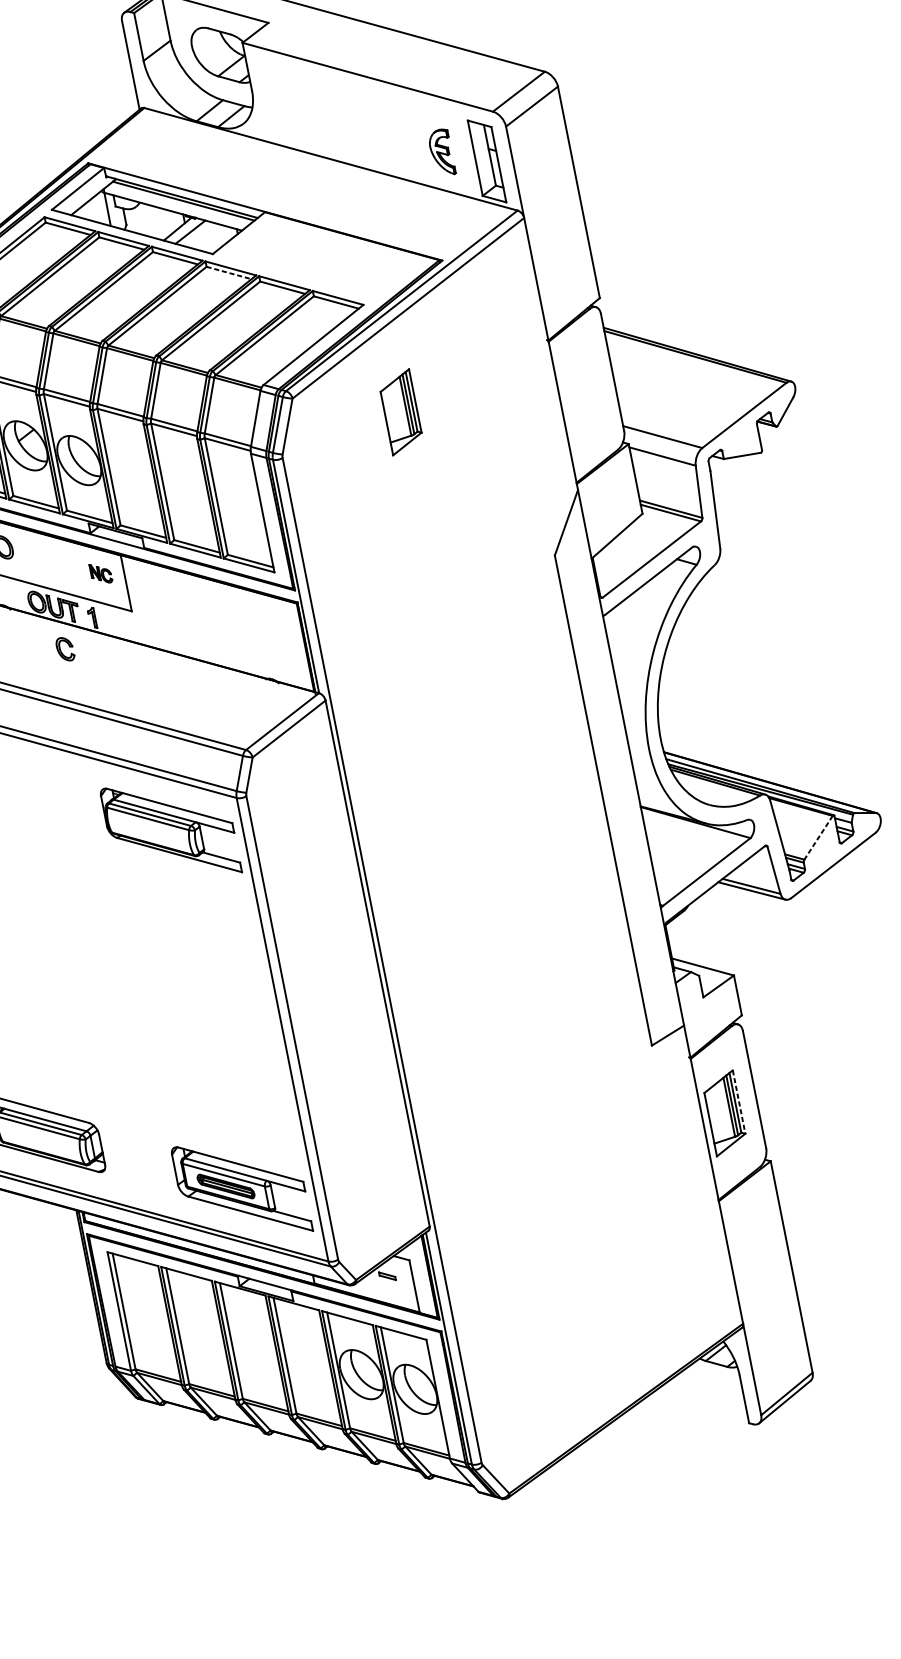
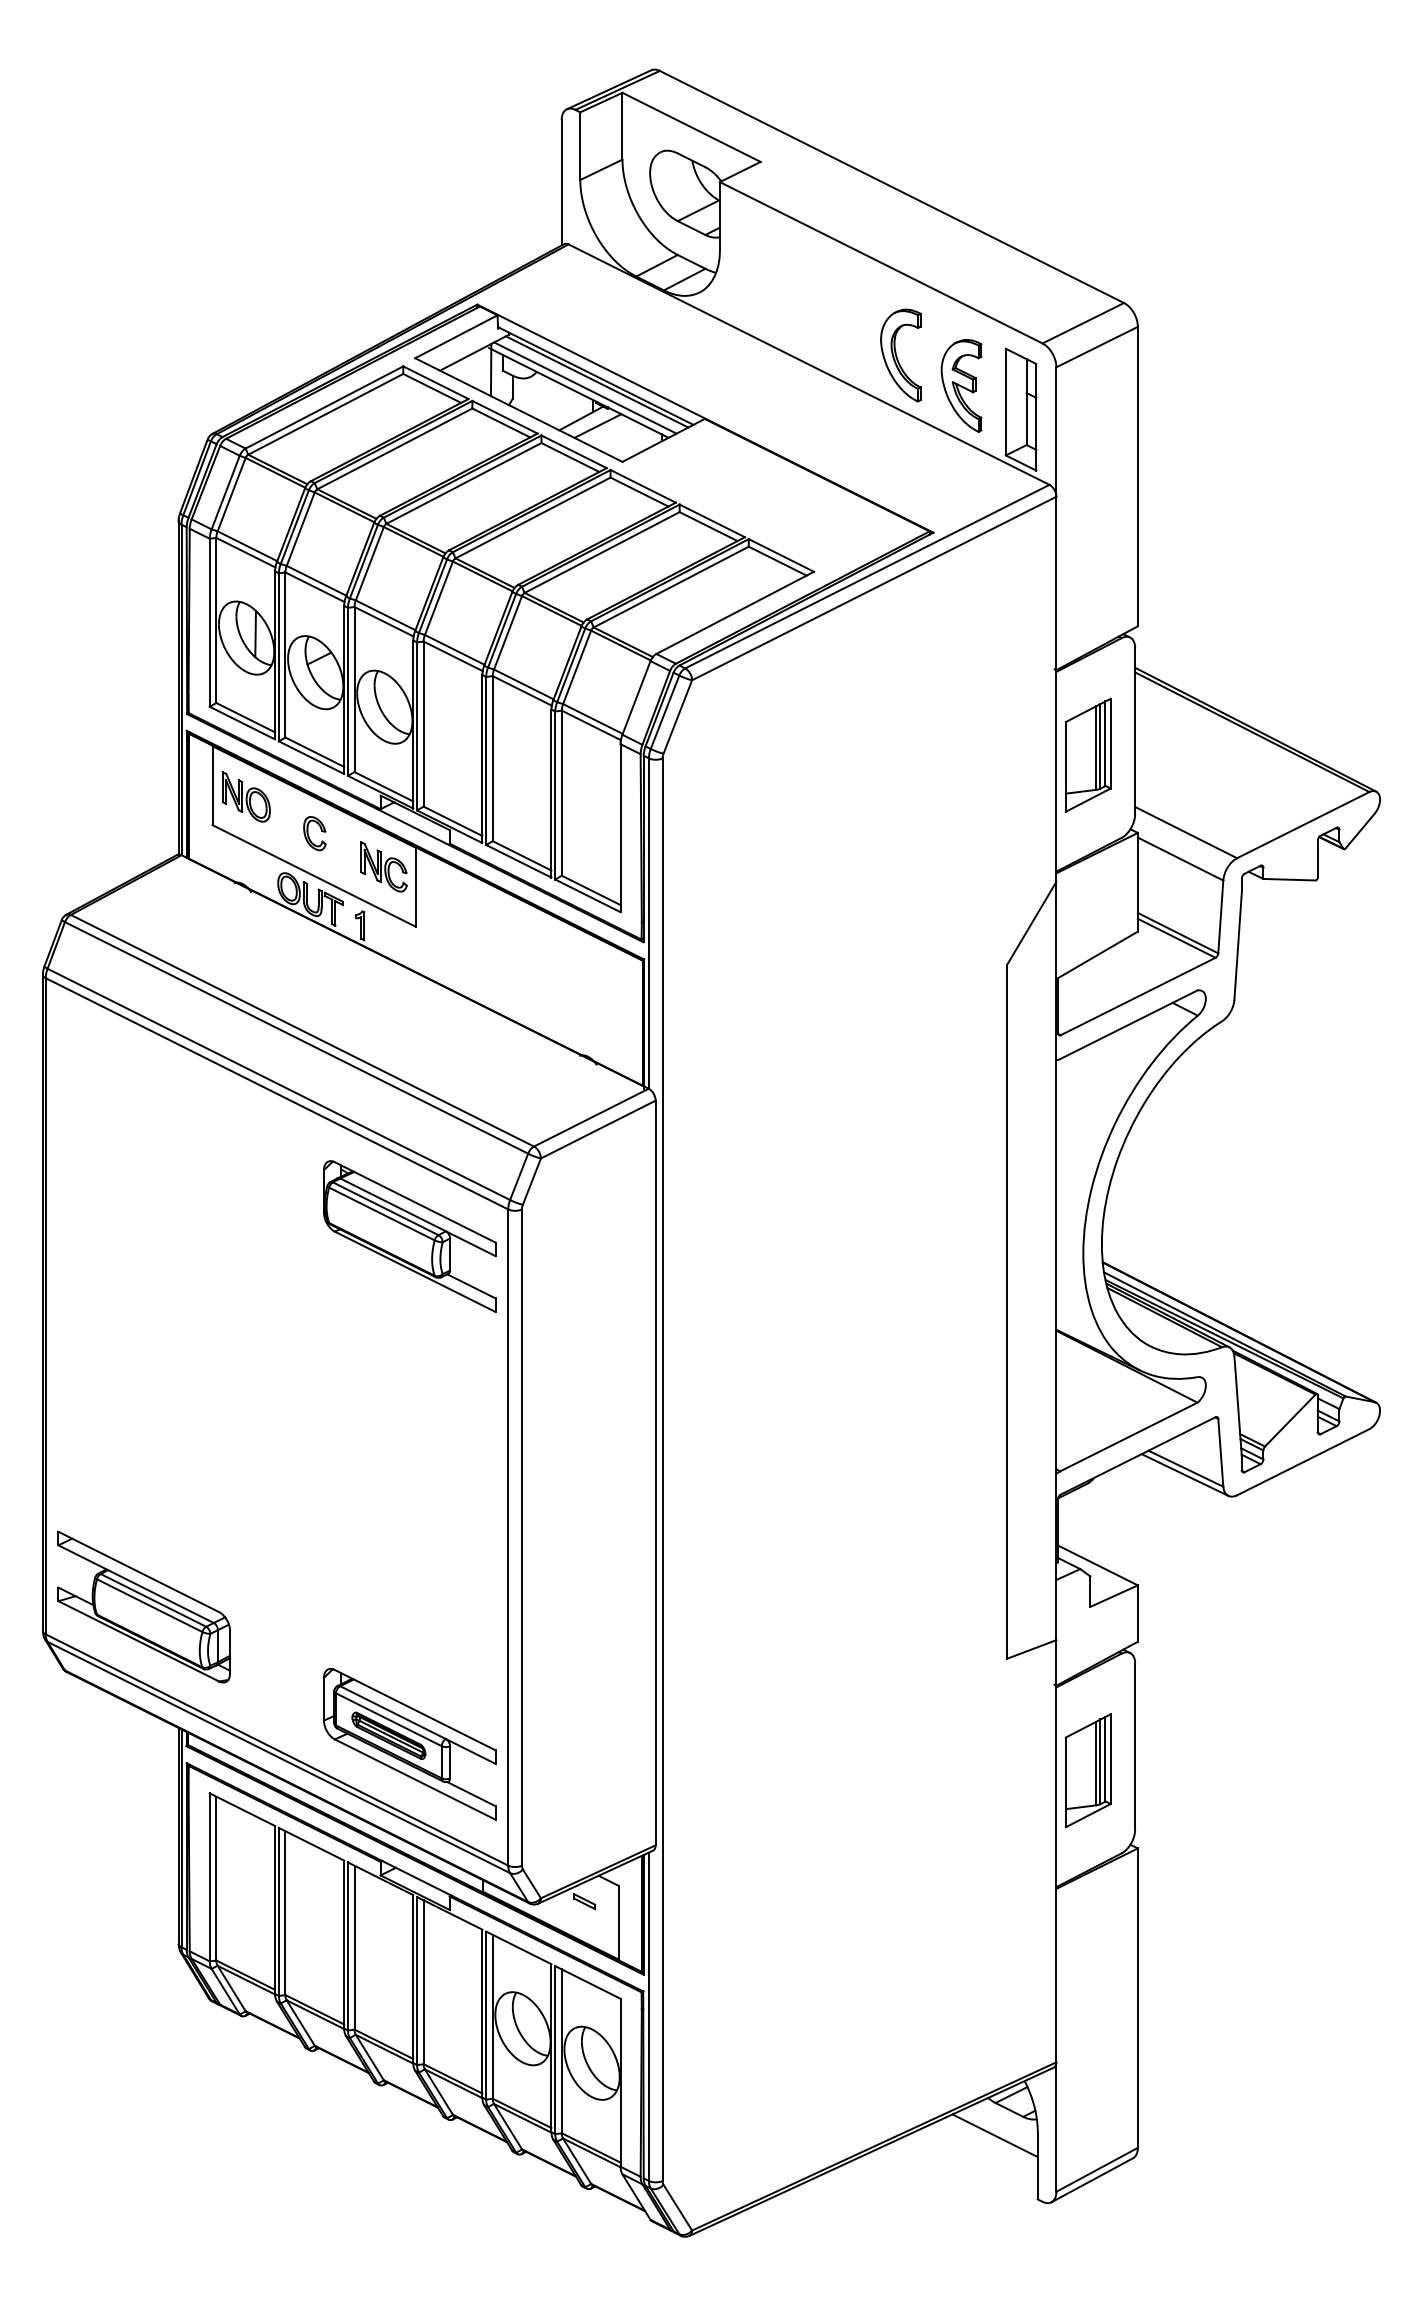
part: (394, 140) -> (900, 355), added
part: (441, 152) -> (961, 385), size x1.43
line: (176, 206) -> (585, 387), added
line: (229, 273) -> (639, 492), dashed -> solid
part: (400, 411) -> (1087, 754), moved
part: (100, 573) -> (383, 866), size x1.67
part: (65, 649) -> (314, 833), moved
line: (817, 837) -> (1289, 1420), dashed -> solid
line: (738, 1102) -> (1110, 1759), dashed -> solid
line: (709, 1384) -> (994, 2135), added

